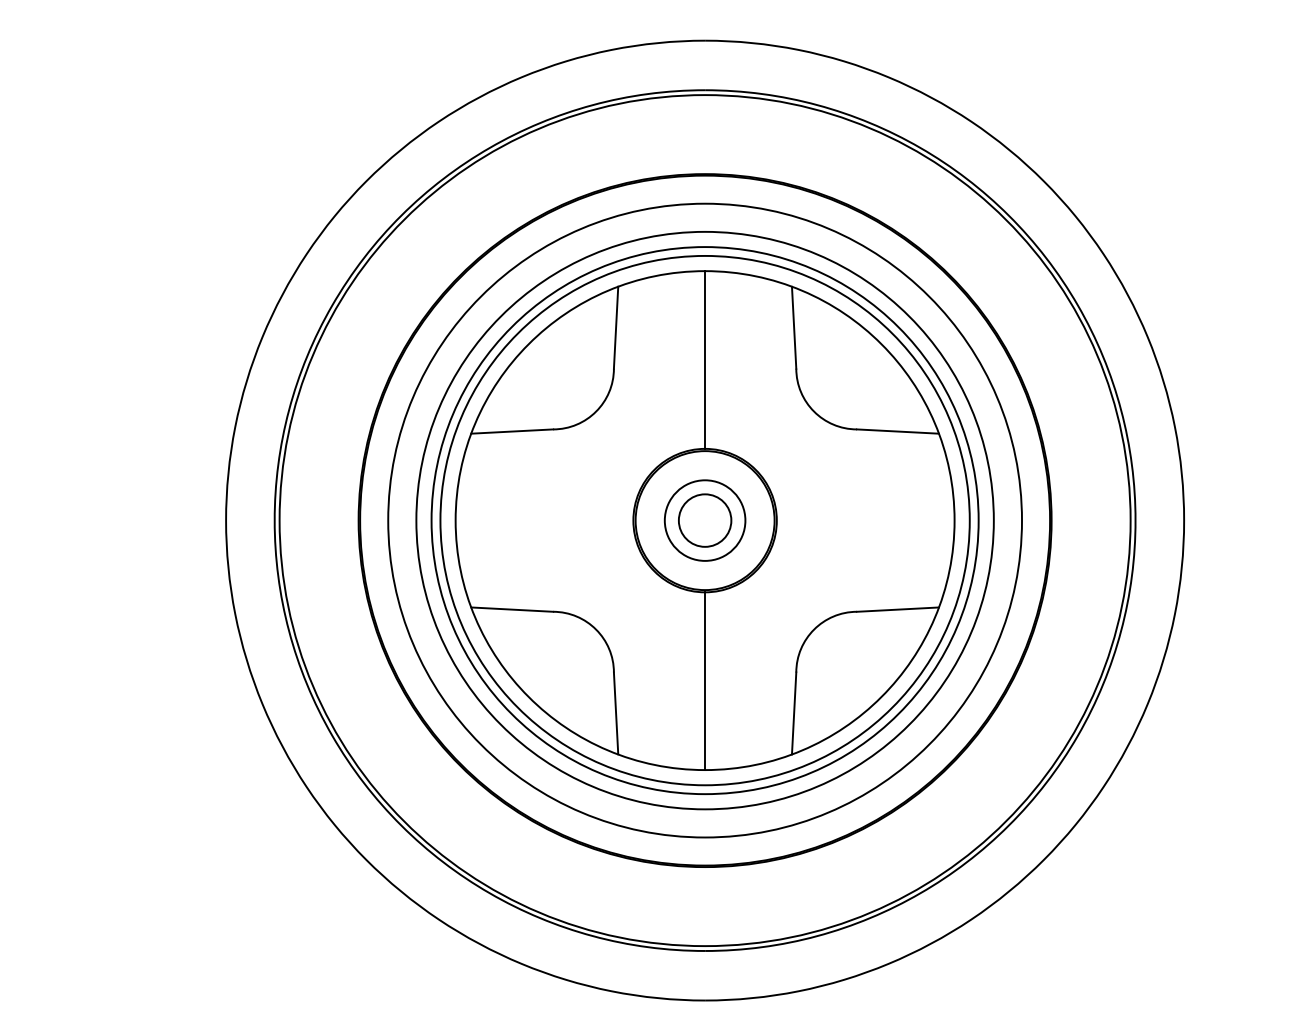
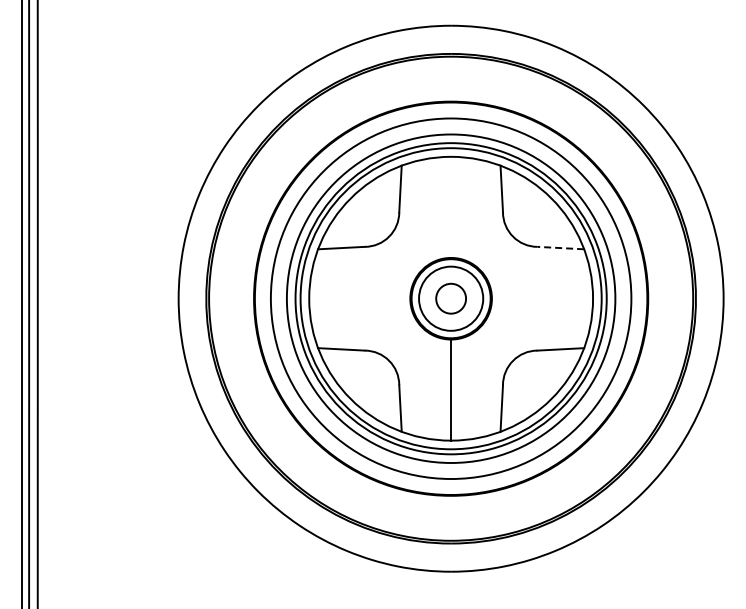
line: (705, 358) -> (451, 206), removed
line: (897, 432) -> (560, 248), solid -> dashed
circle: (705, 520) -> (451, 298), size x1.4

